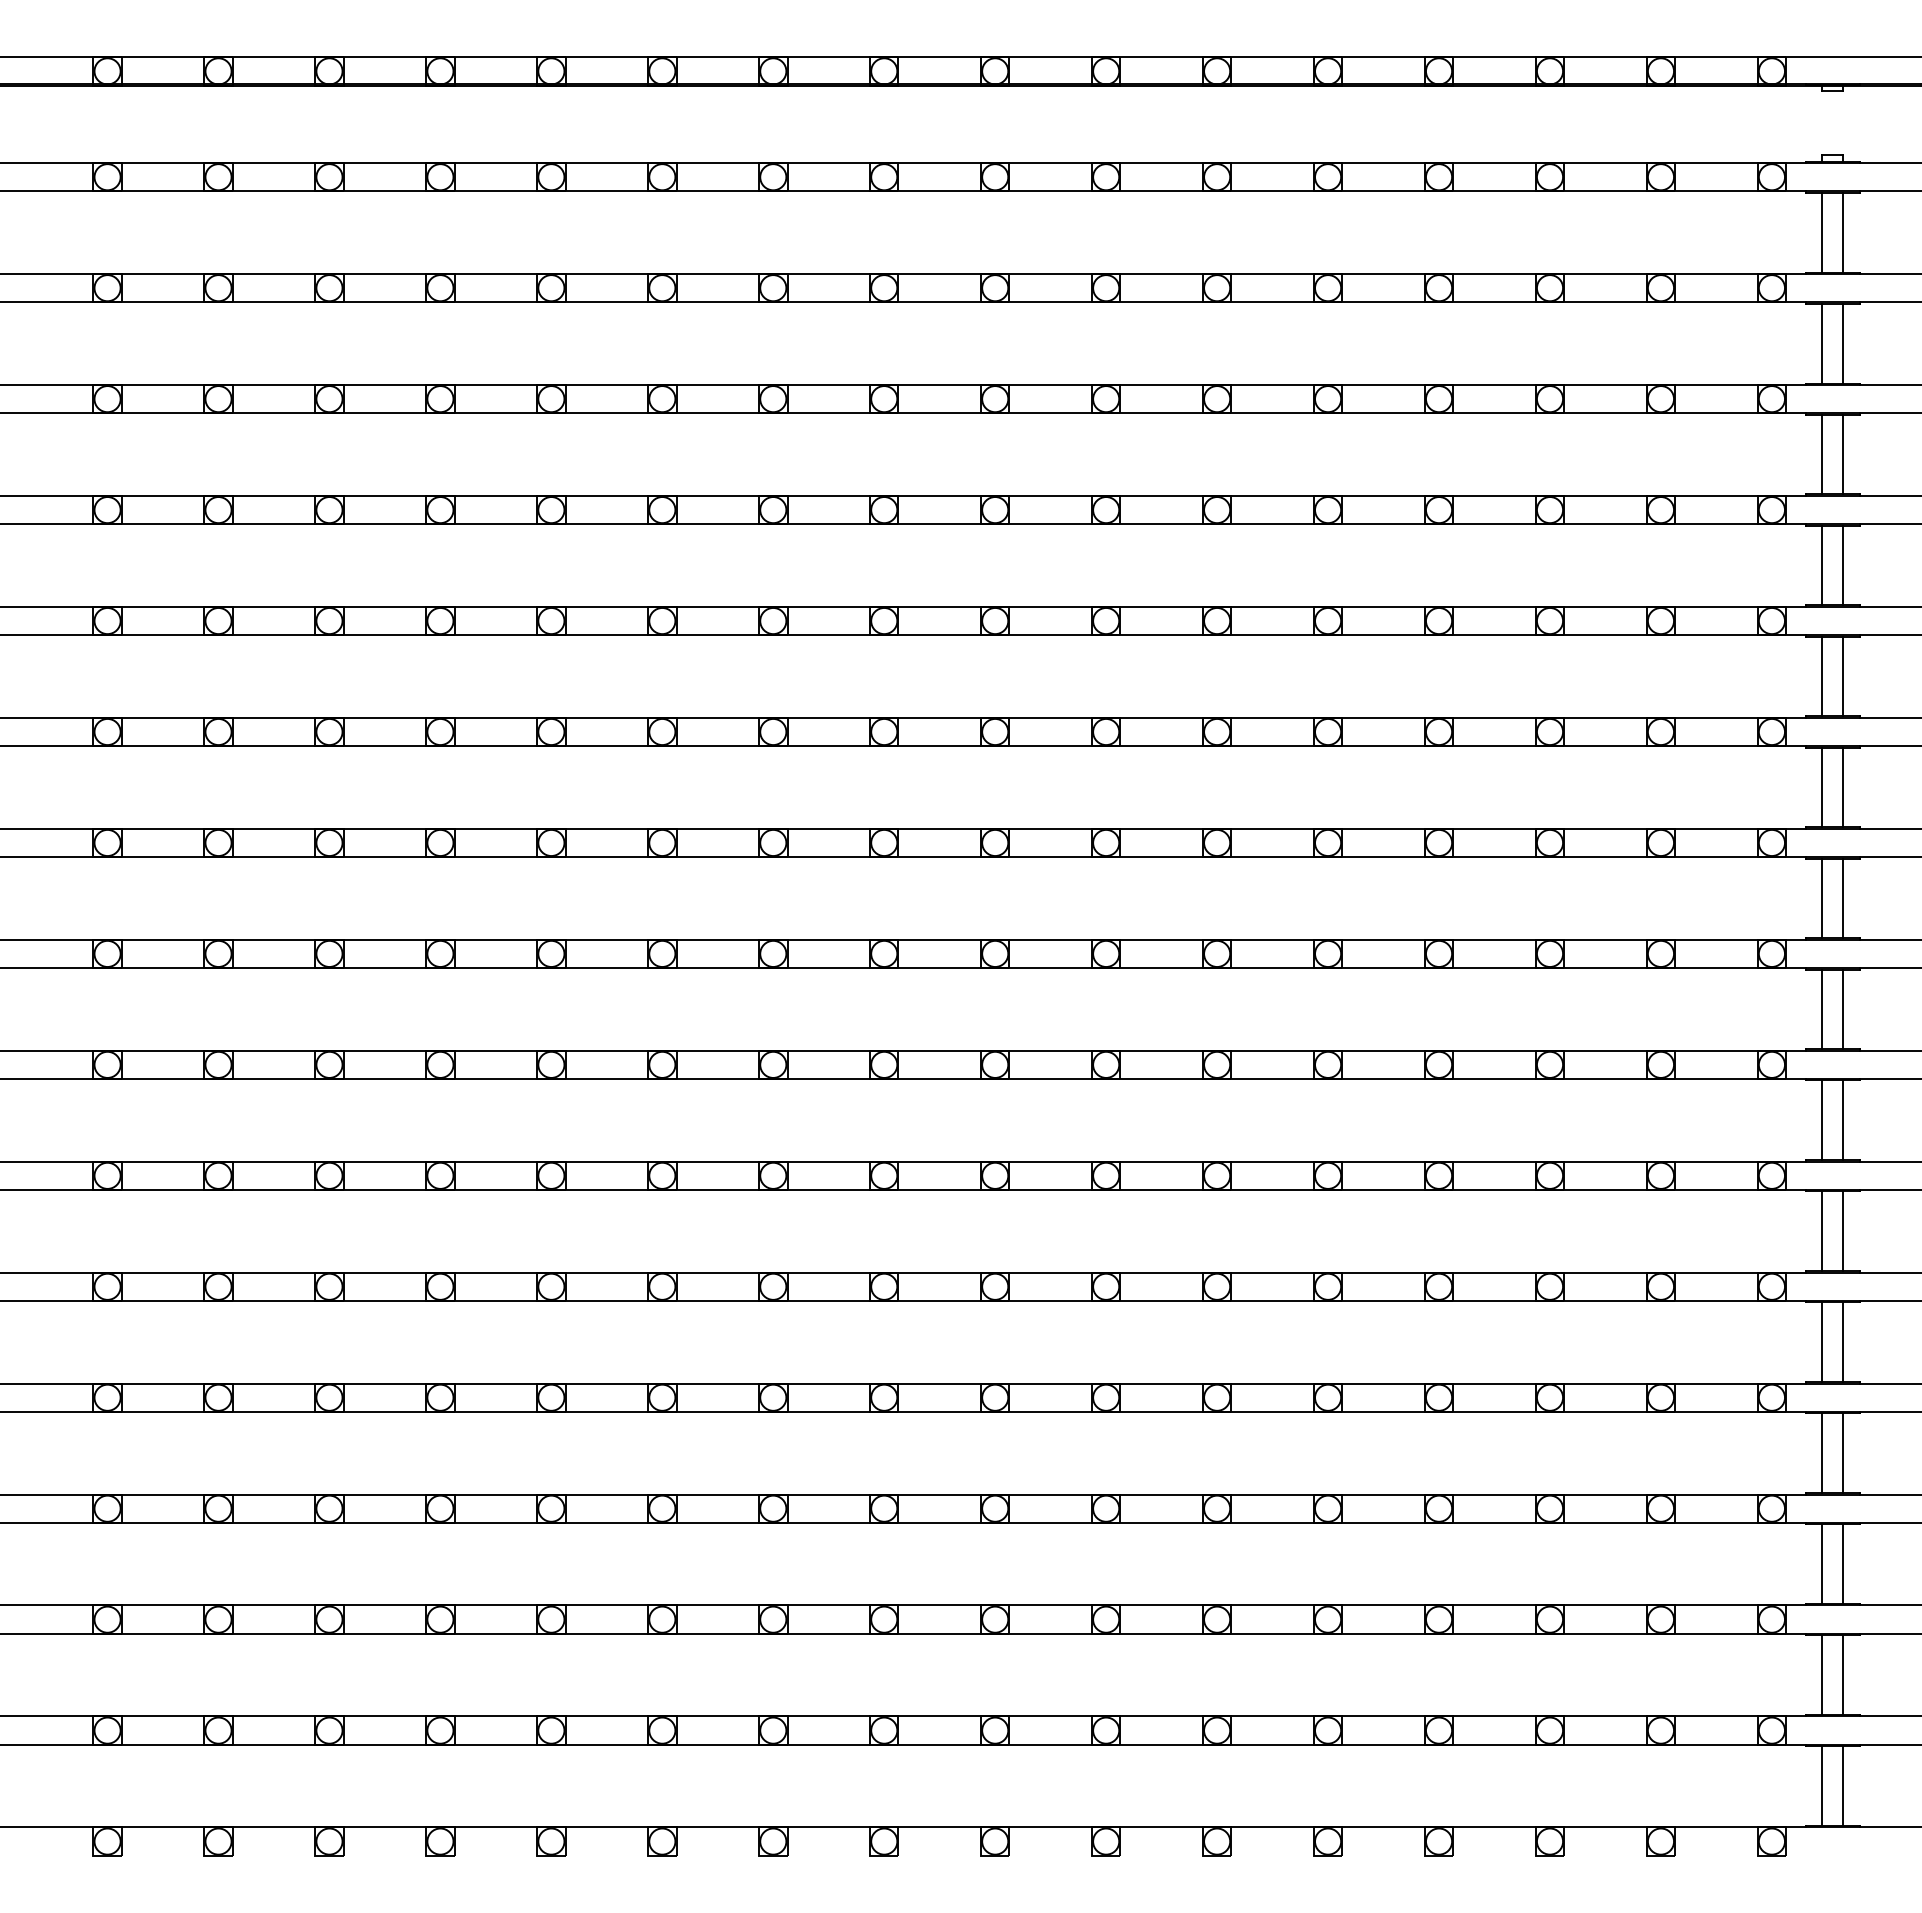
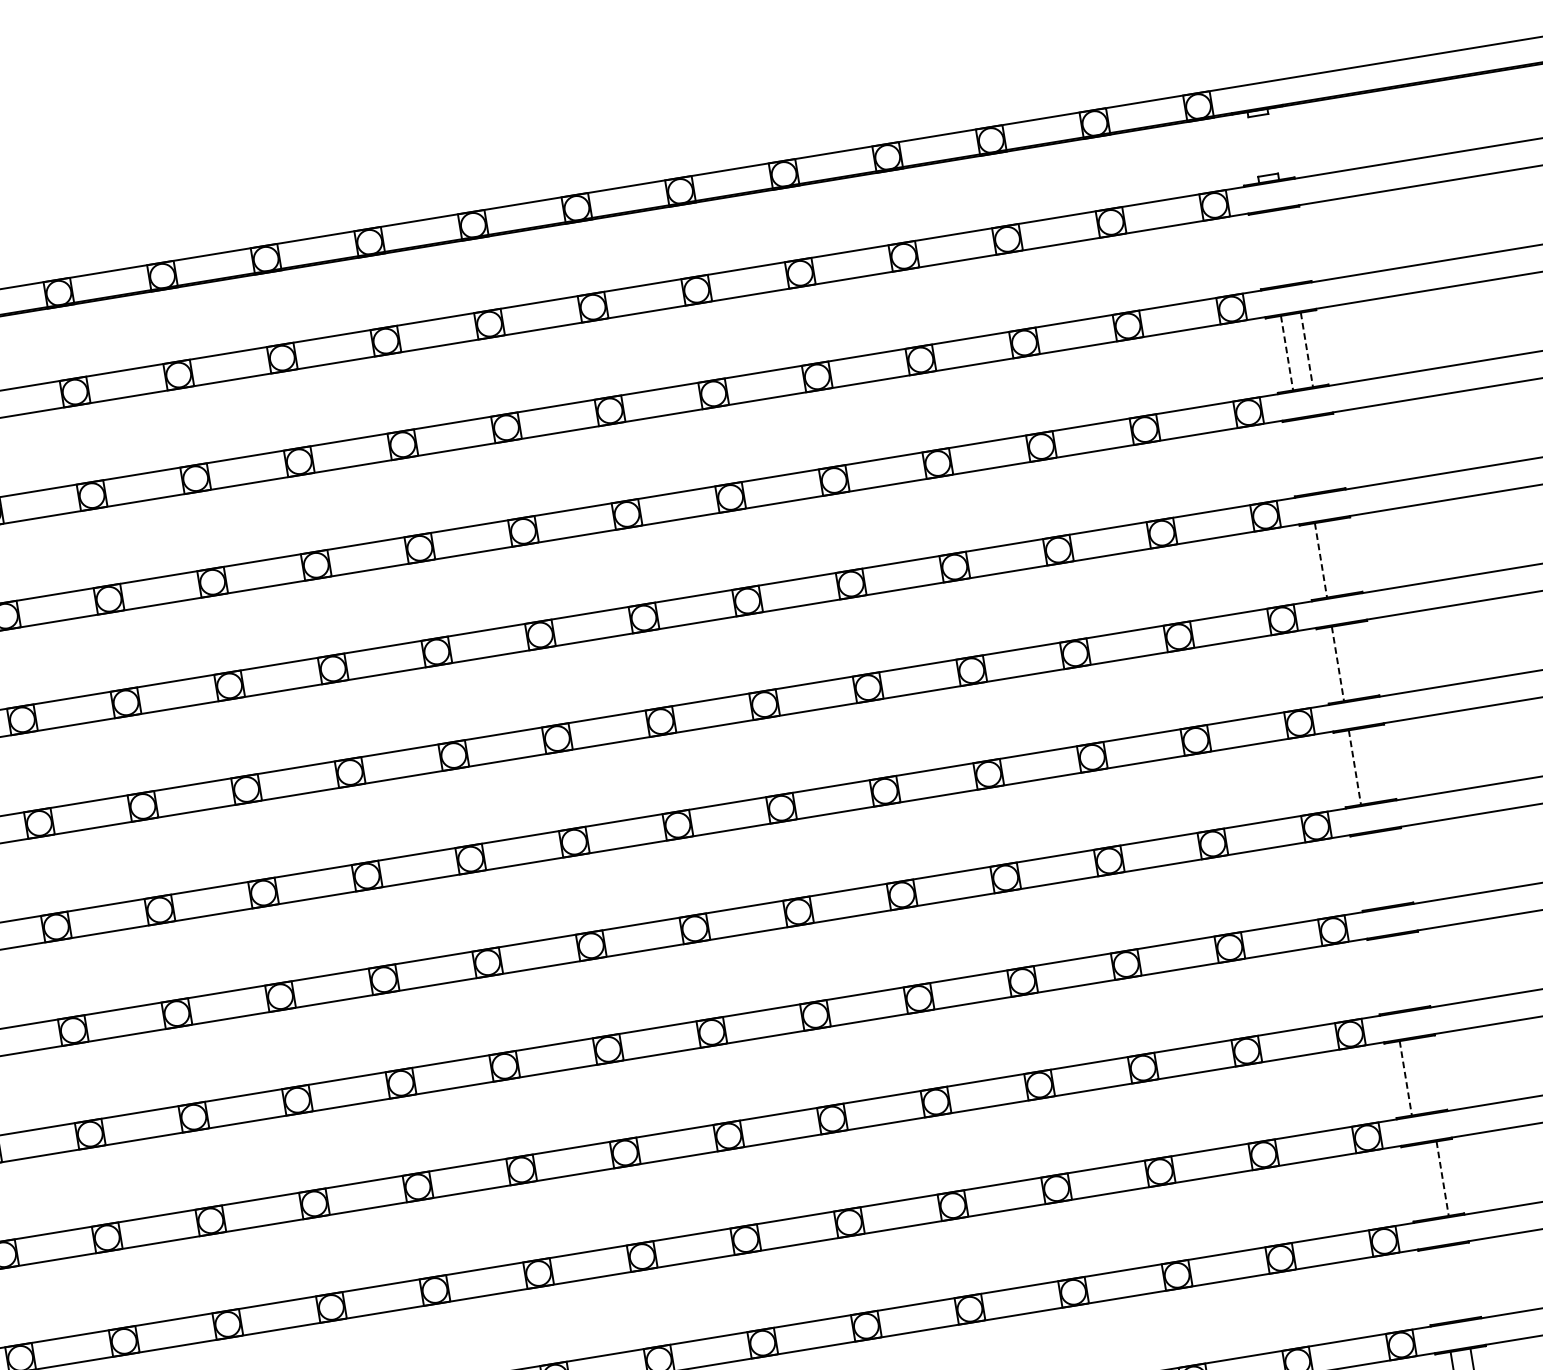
line: (1822, 232) -> (1270, 249), removed
line: (1843, 232) -> (1289, 246), removed
line: (1822, 343) -> (1287, 352), solid -> dashed
line: (1843, 343) -> (1306, 349), solid -> dashed
line: (1822, 454) -> (1304, 456), removed
line: (1843, 454) -> (1323, 453), removed
line: (1822, 565) -> (1321, 560), solid -> dashed
line: (1843, 565) -> (1340, 557), removed
line: (1822, 676) -> (1338, 663), solid -> dashed
line: (1843, 676) -> (1357, 660), removed
line: (1822, 787) -> (1355, 767), solid -> dashed
line: (1843, 787) -> (1374, 764), removed
line: (1822, 898) -> (1372, 871), removed
line: (1843, 898) -> (1391, 867), removed
line: (1822, 1009) -> (1389, 974), removed
line: (1843, 1009) -> (1408, 971), removed
line: (1822, 1120) -> (1406, 1078), solid -> dashed
line: (1843, 1120) -> (1425, 1075), removed
line: (1822, 1231) -> (1423, 1182), removed
line: (1843, 1231) -> (1442, 1178), solid -> dashed
line: (1822, 1342) -> (1440, 1285), removed
line: (1843, 1342) -> (1459, 1282), removed

